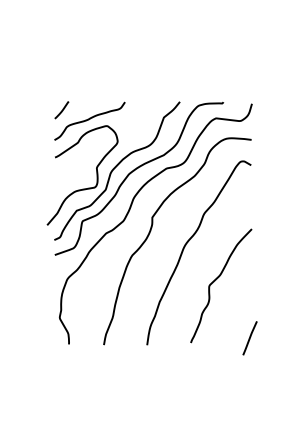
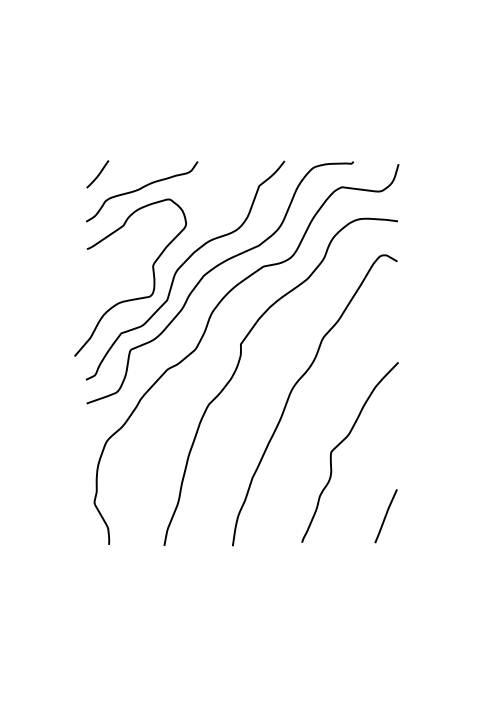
line: (249, 338) -> (385, 516), moved

